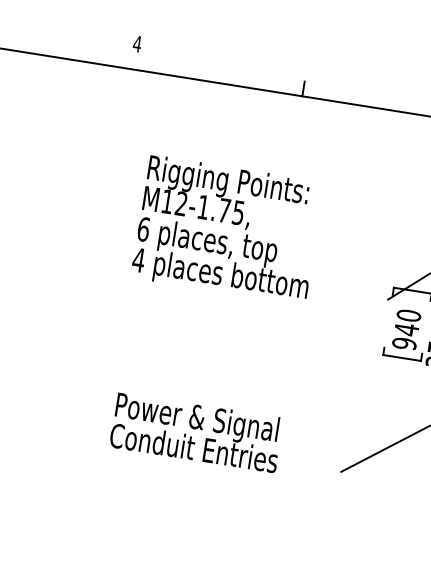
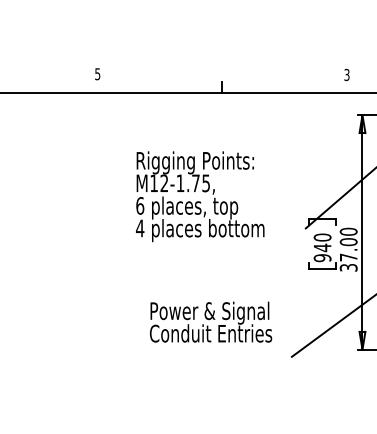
text: (136, 44) -> (97, 74), 4 -> 5
text: (227, 229) -> (200, 196), moved
text: (197, 431) -> (211, 321), moved

